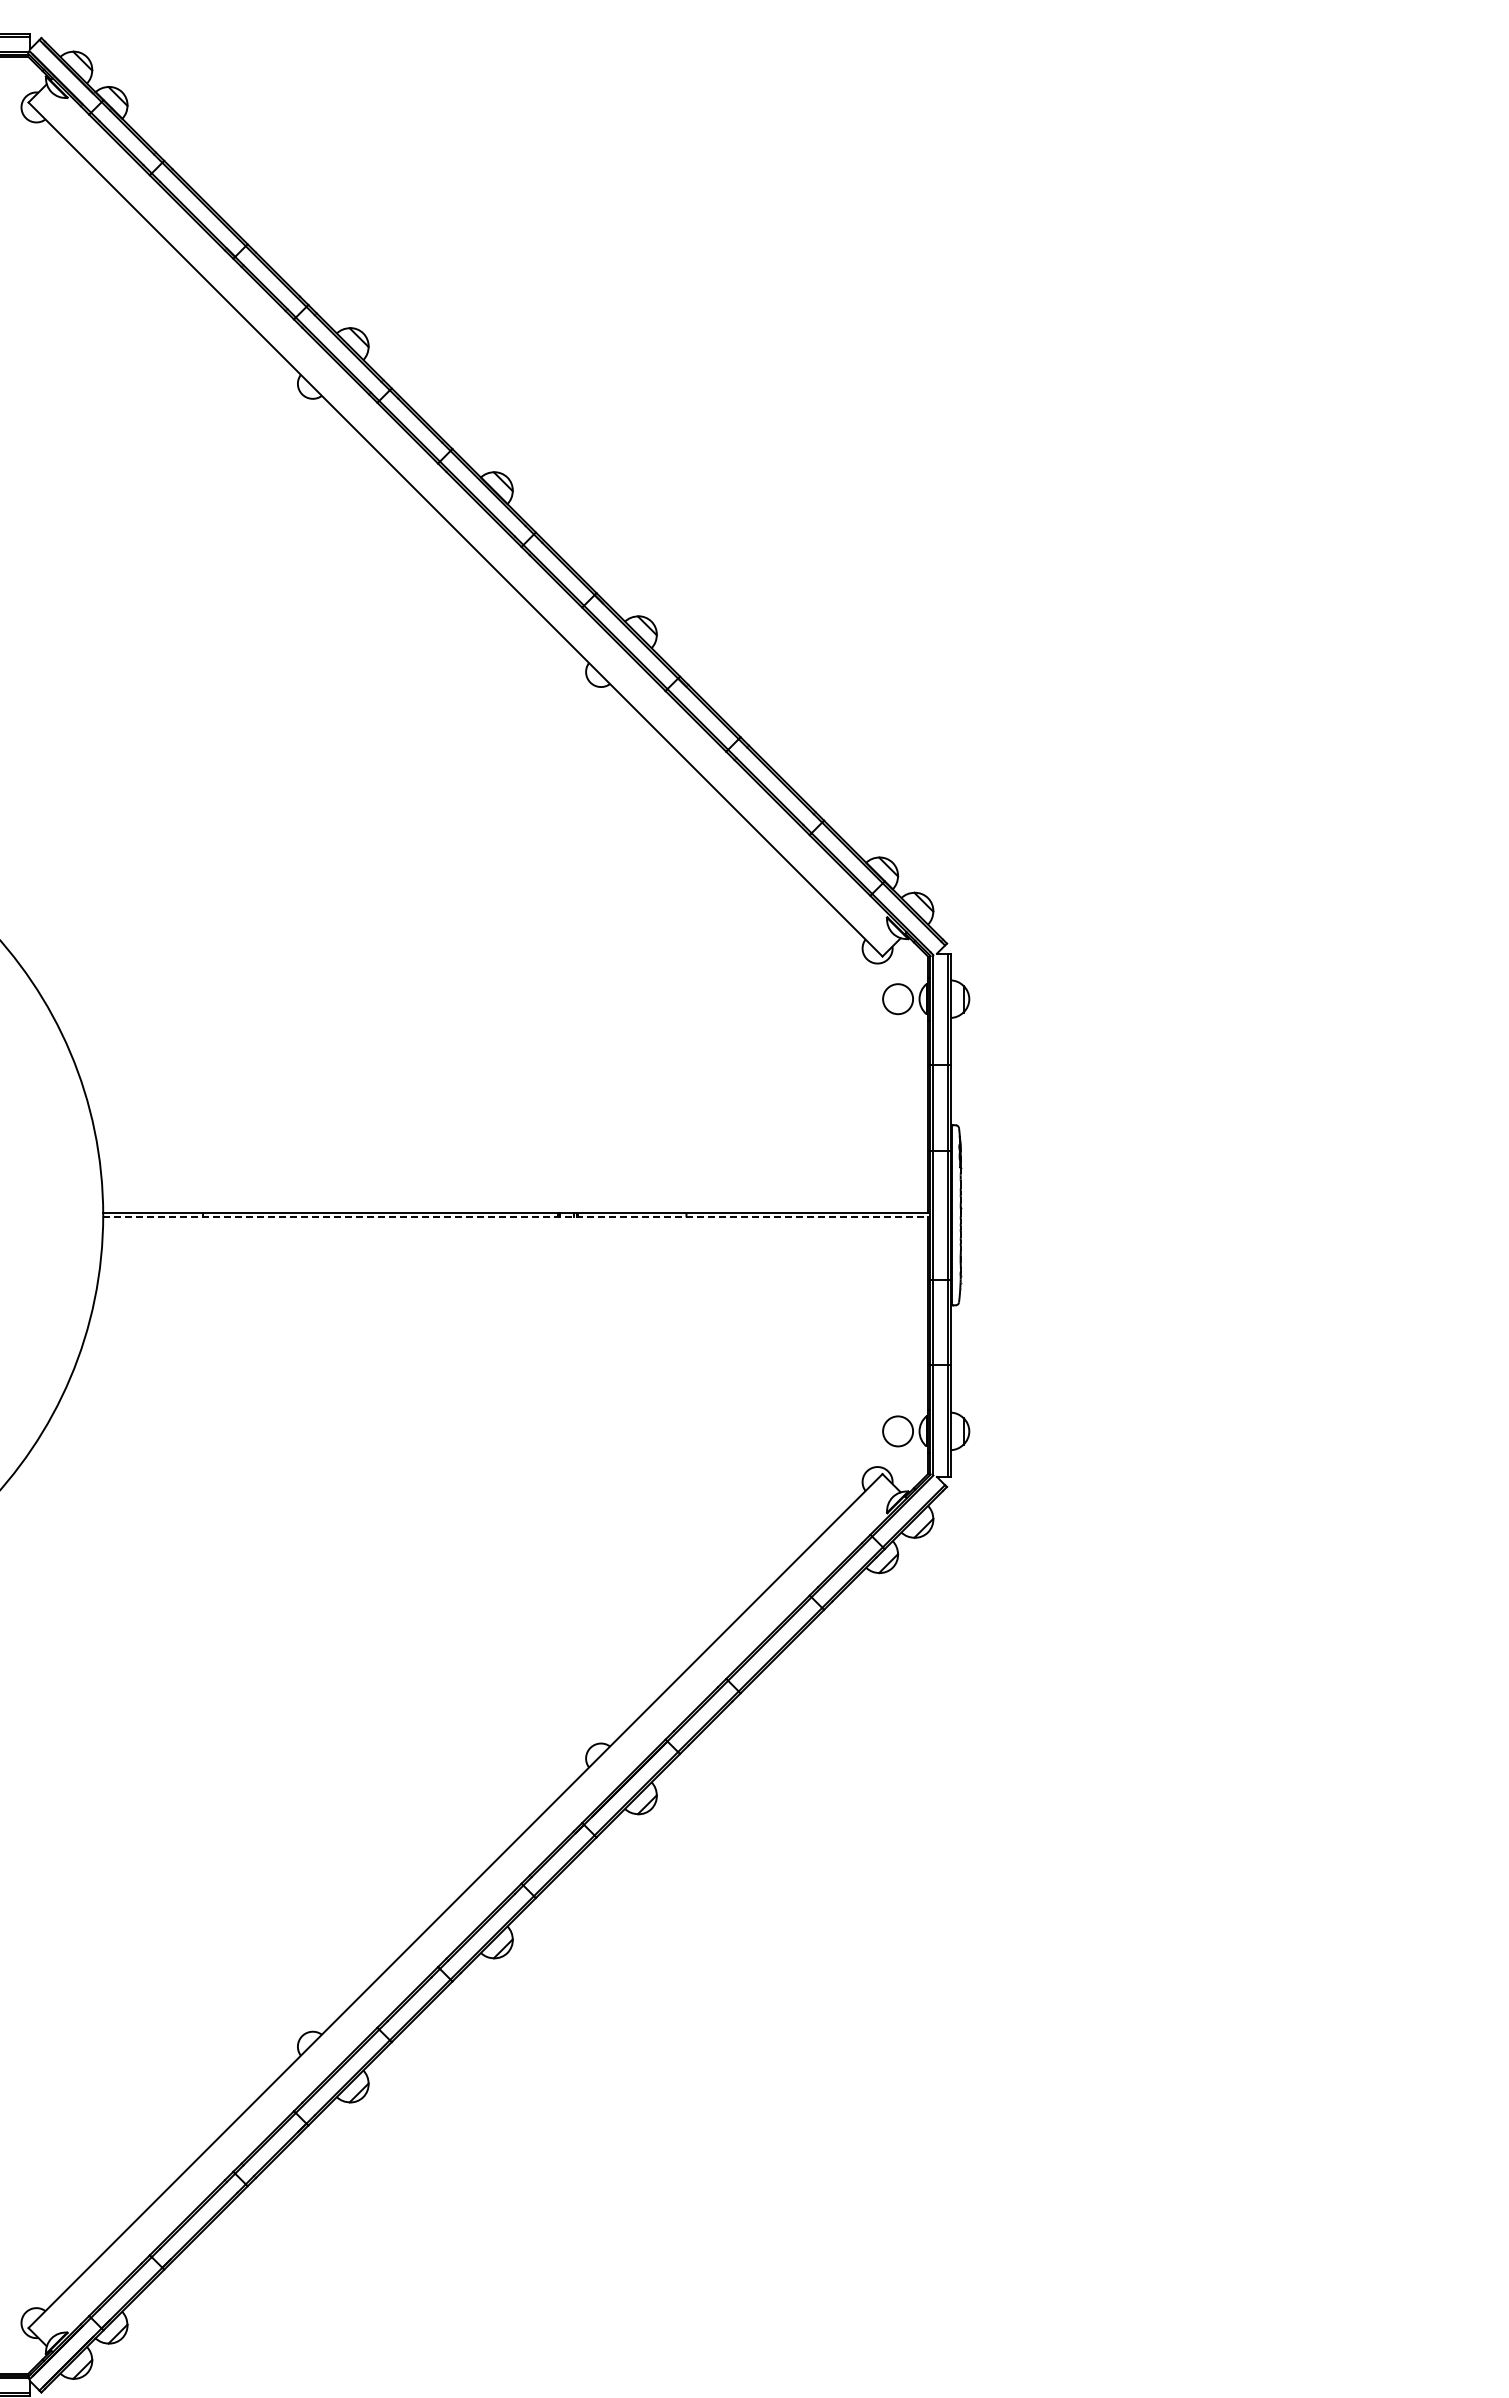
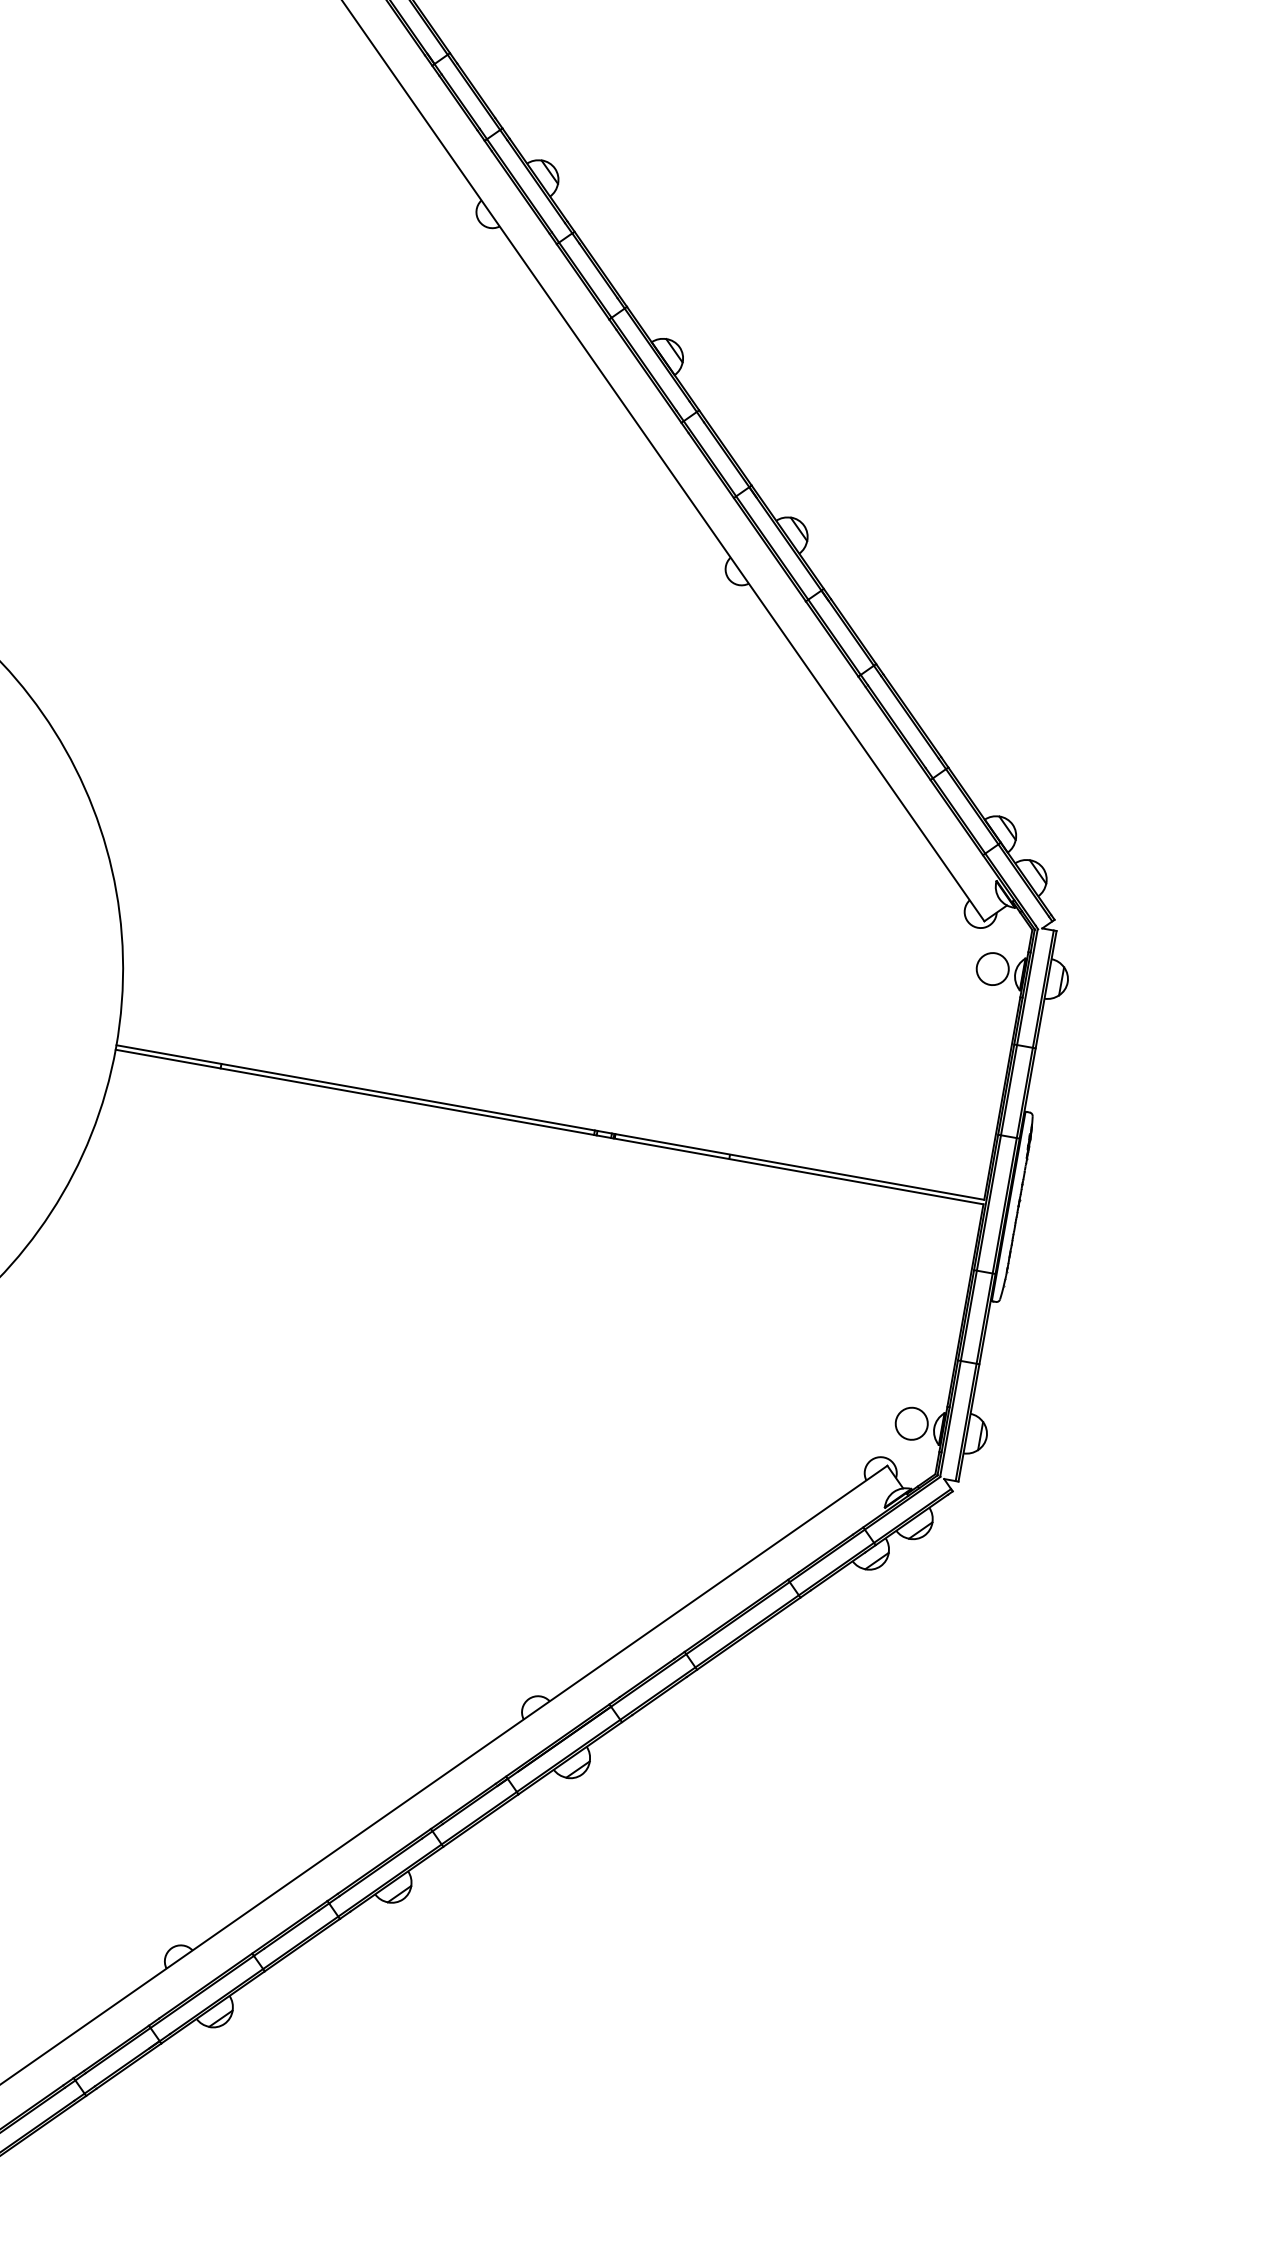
line: (516, 1217) -> (550, 1127), dashed -> solid

